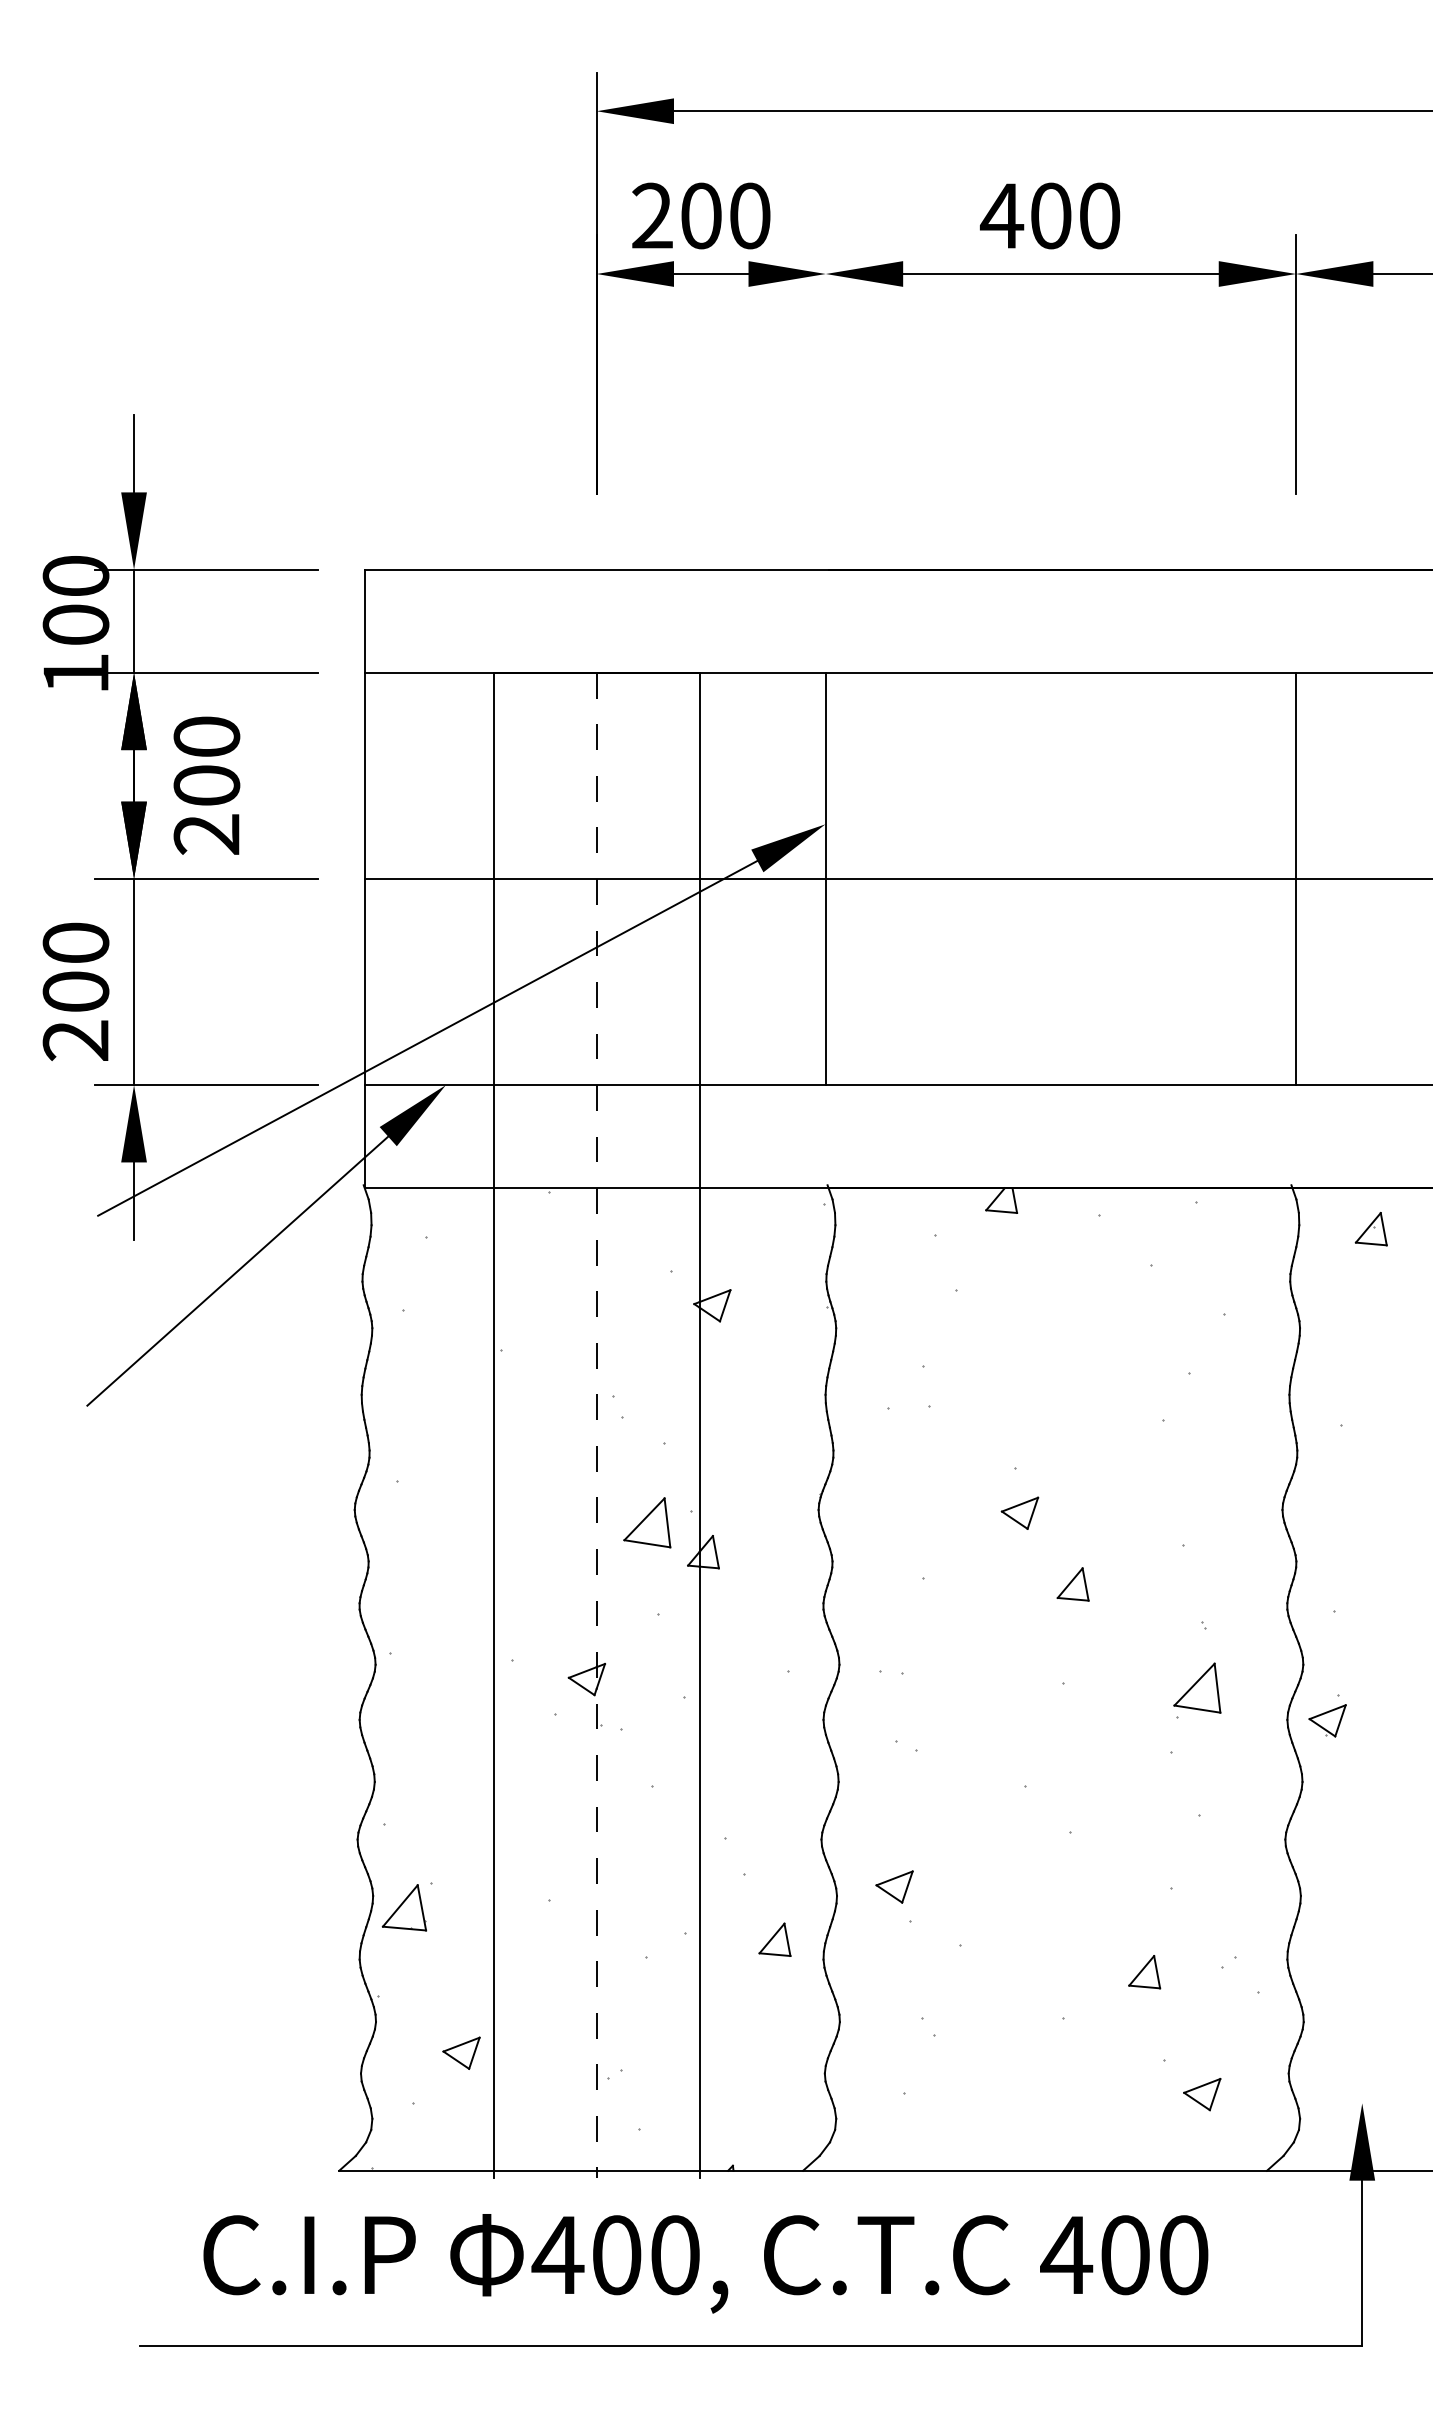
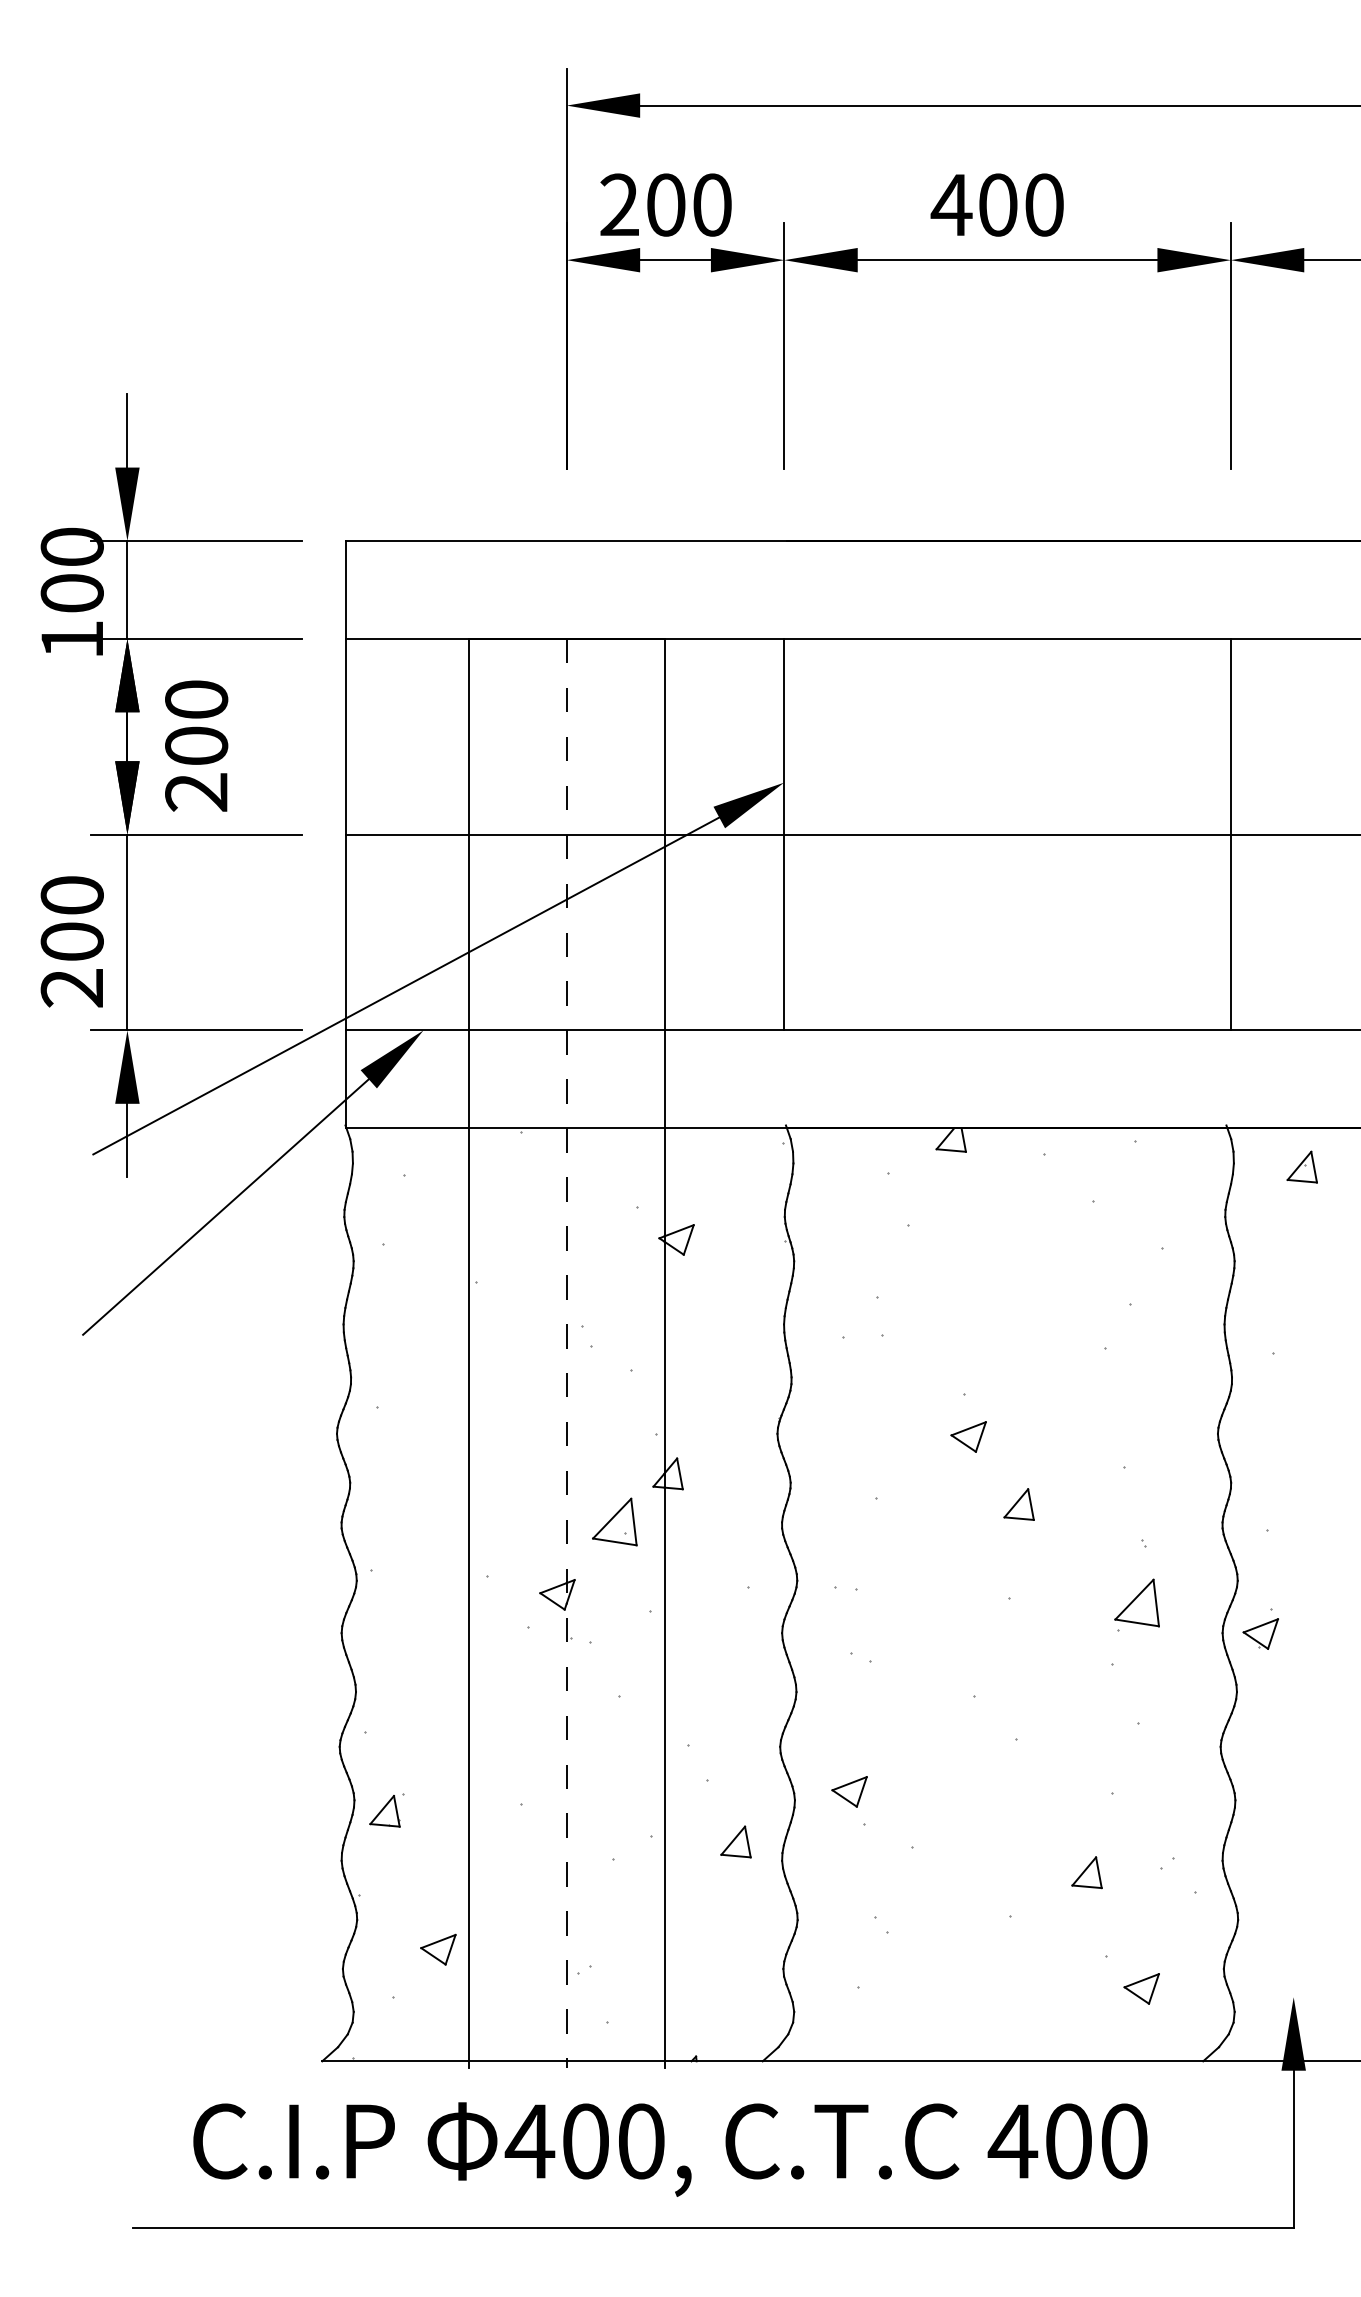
line: (826, 363) -> (784, 345), added
part: (646, 1522) -> (614, 1521), moved
part: (406, 1906) -> (386, 1810), size x0.71

